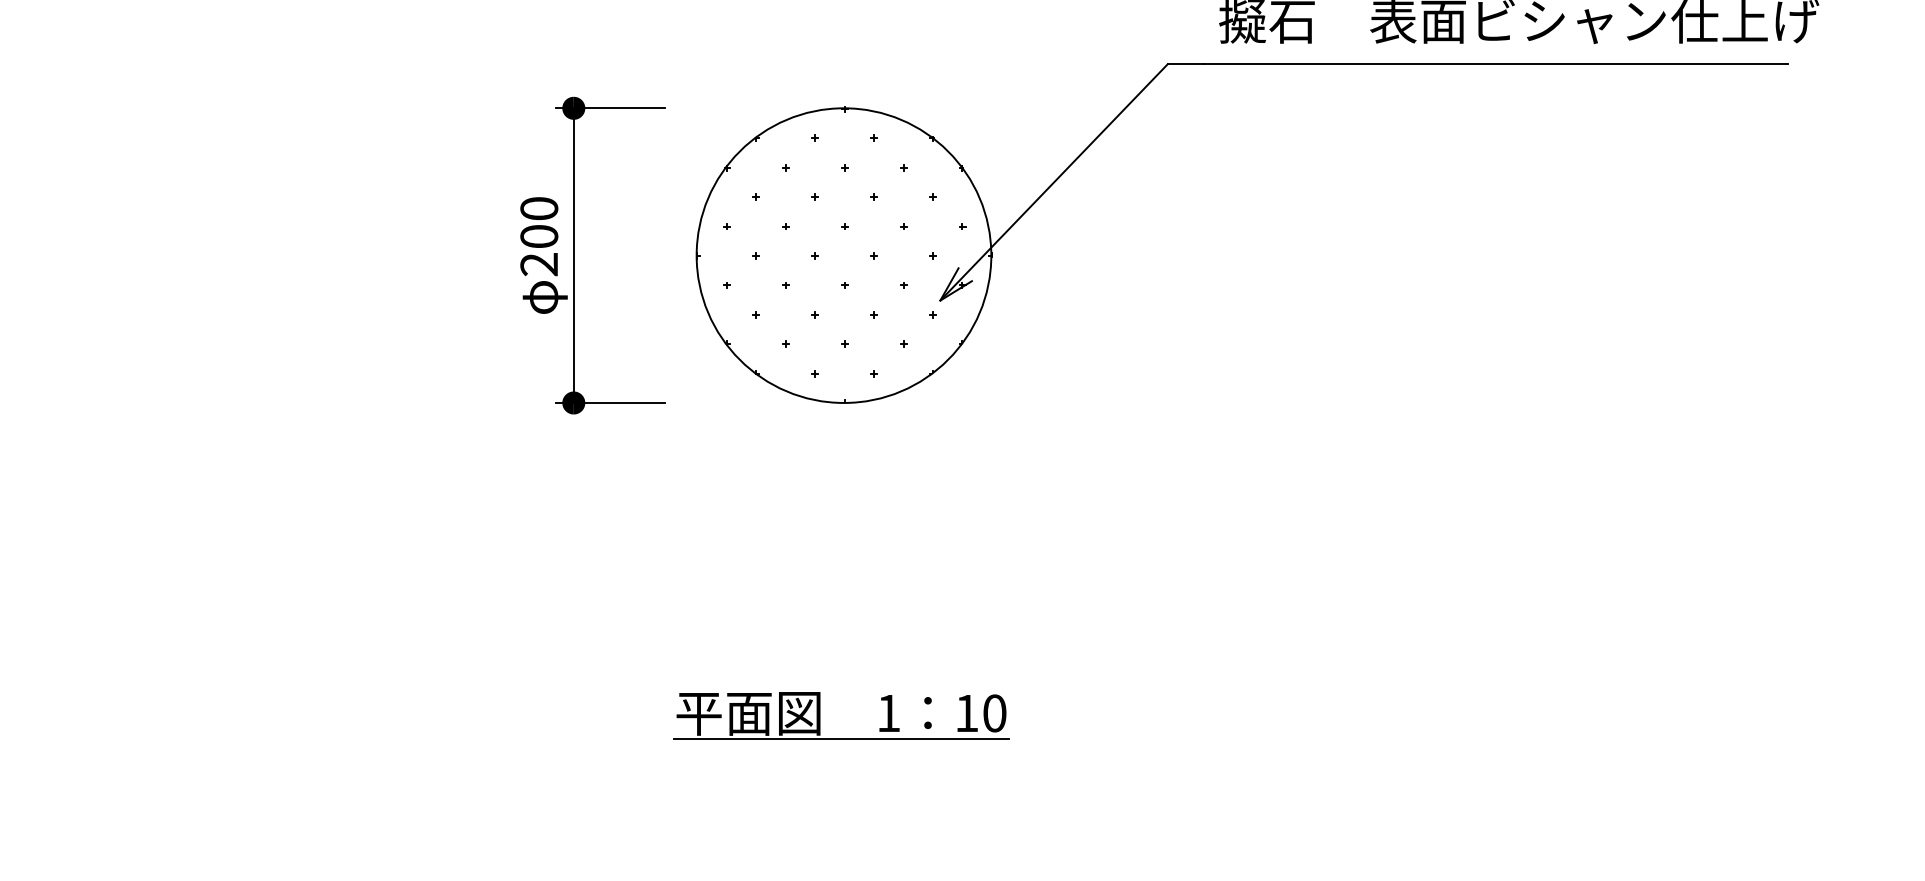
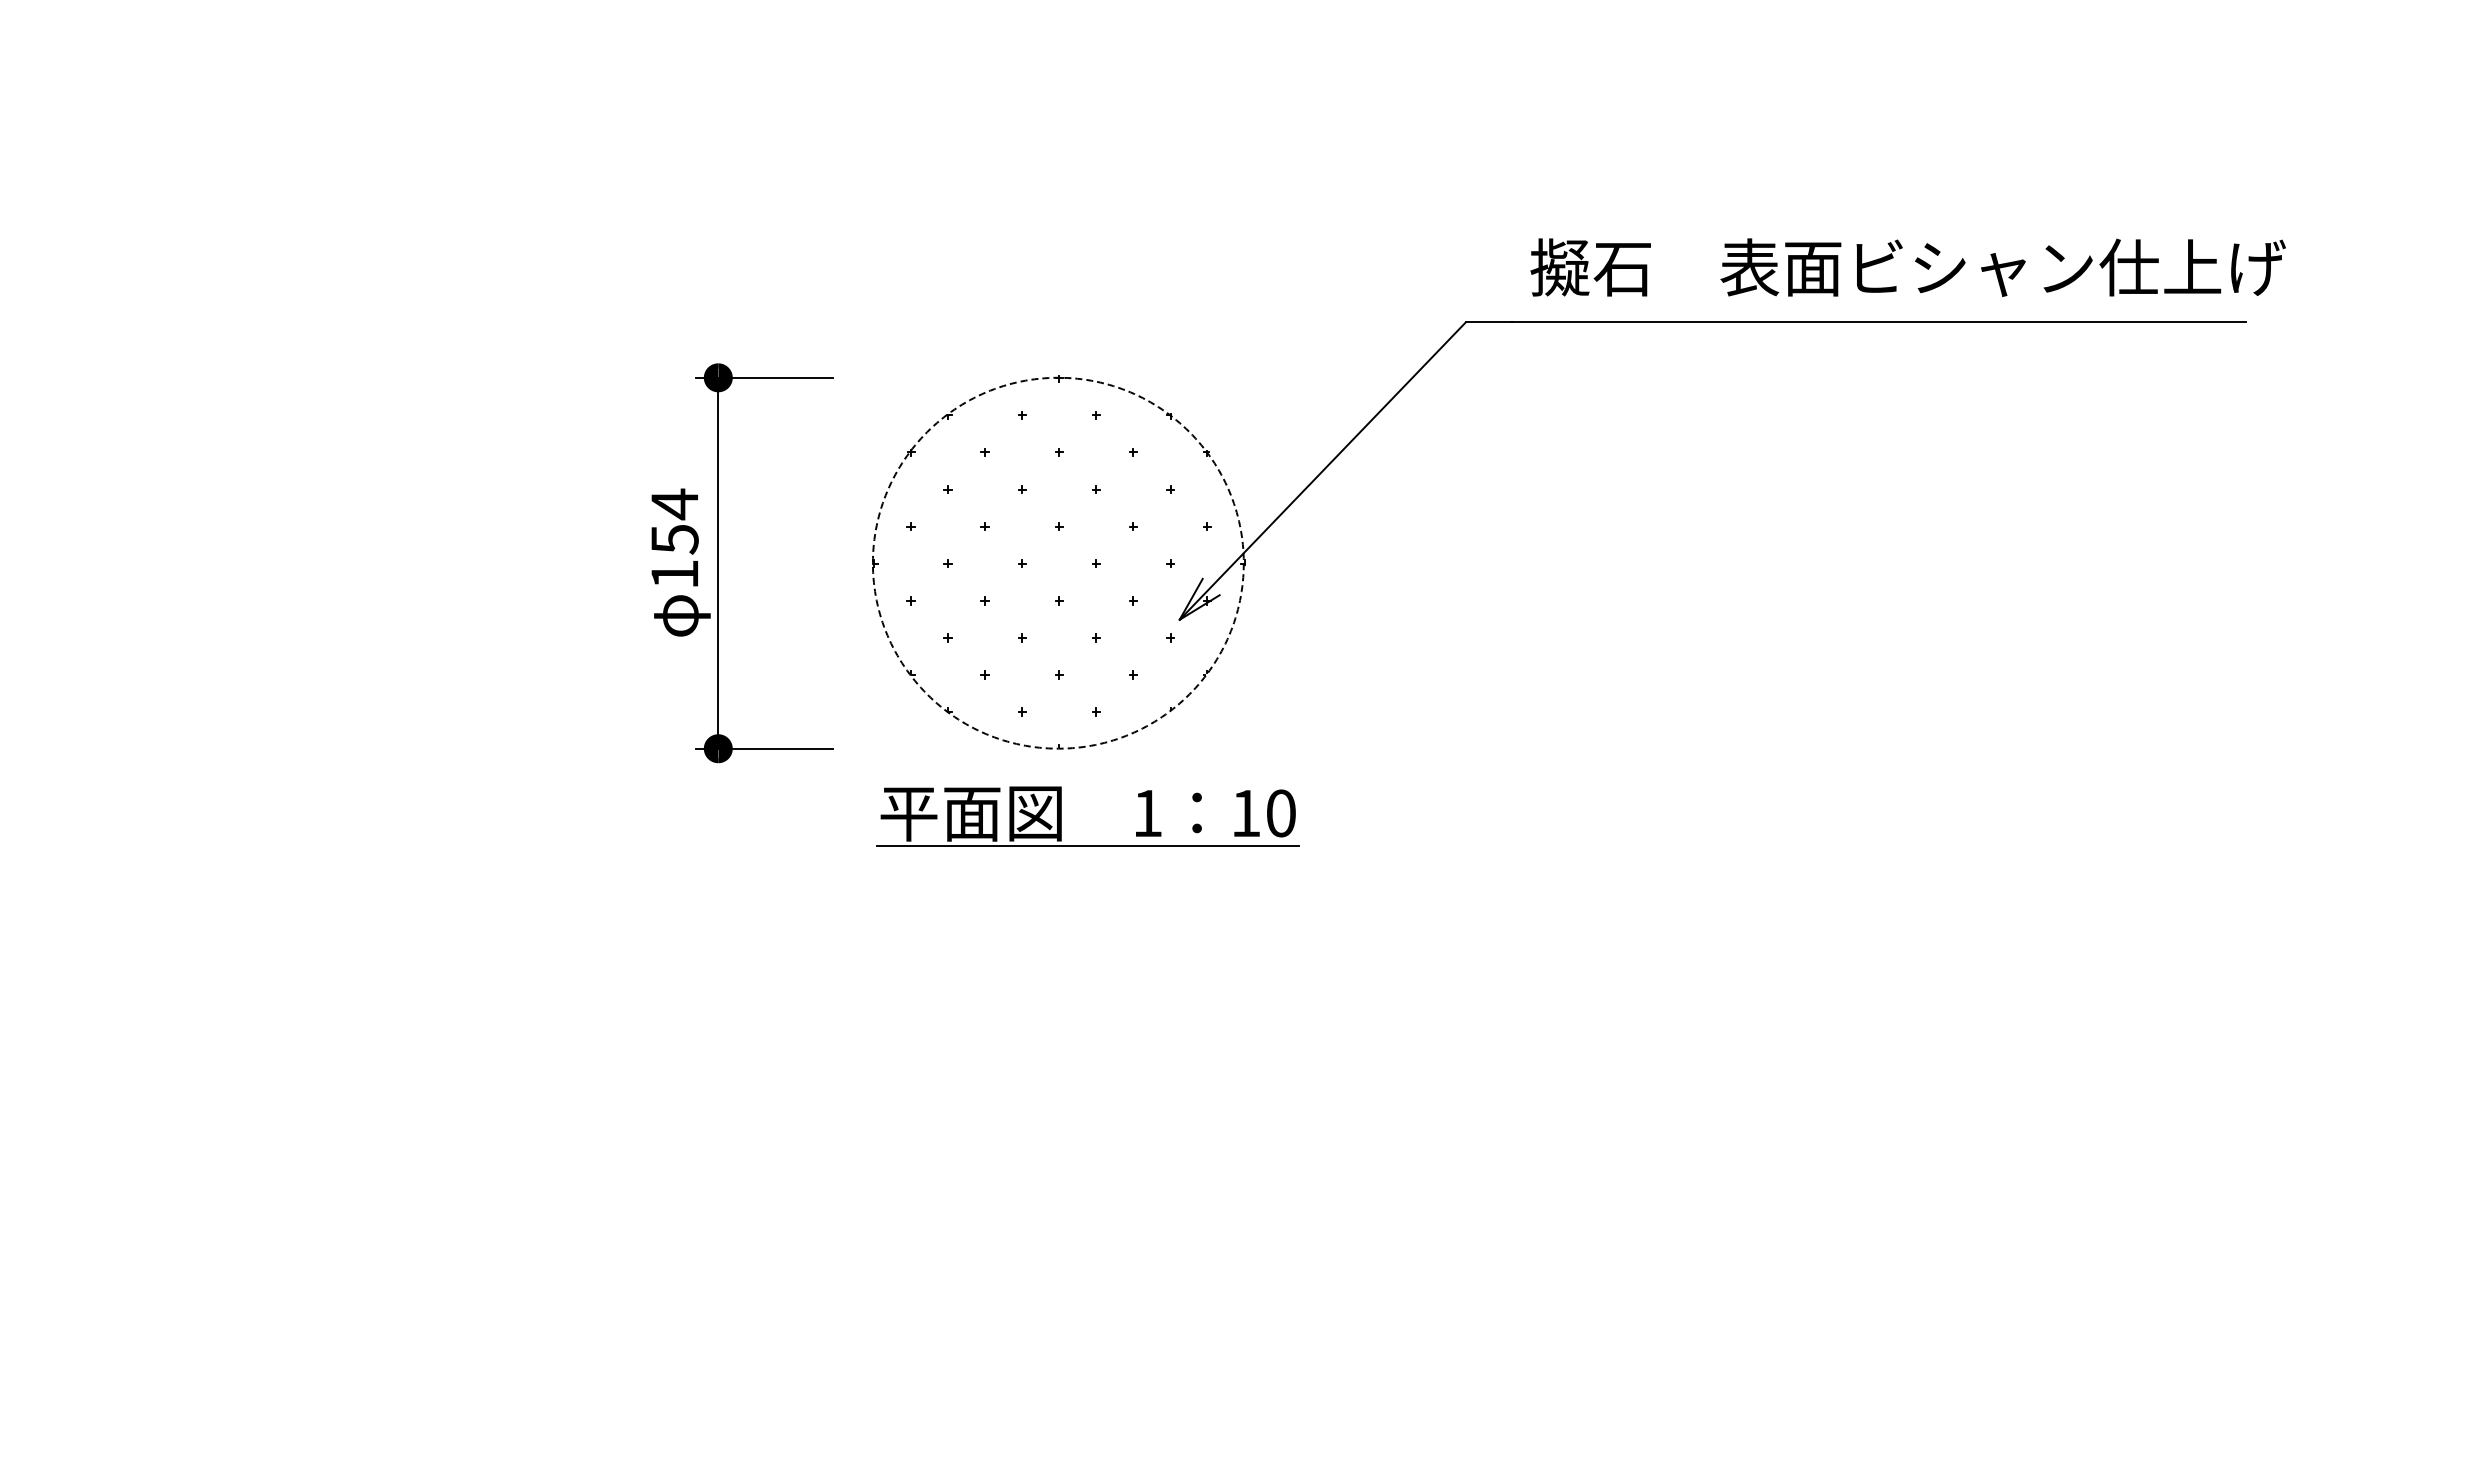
text: (539, 235) -> (674, 538), 200 -> 154
circle: (843, 255) -> (1057, 562), solid -> dashed
part: (820, 715) -> (1061, 816), moved

